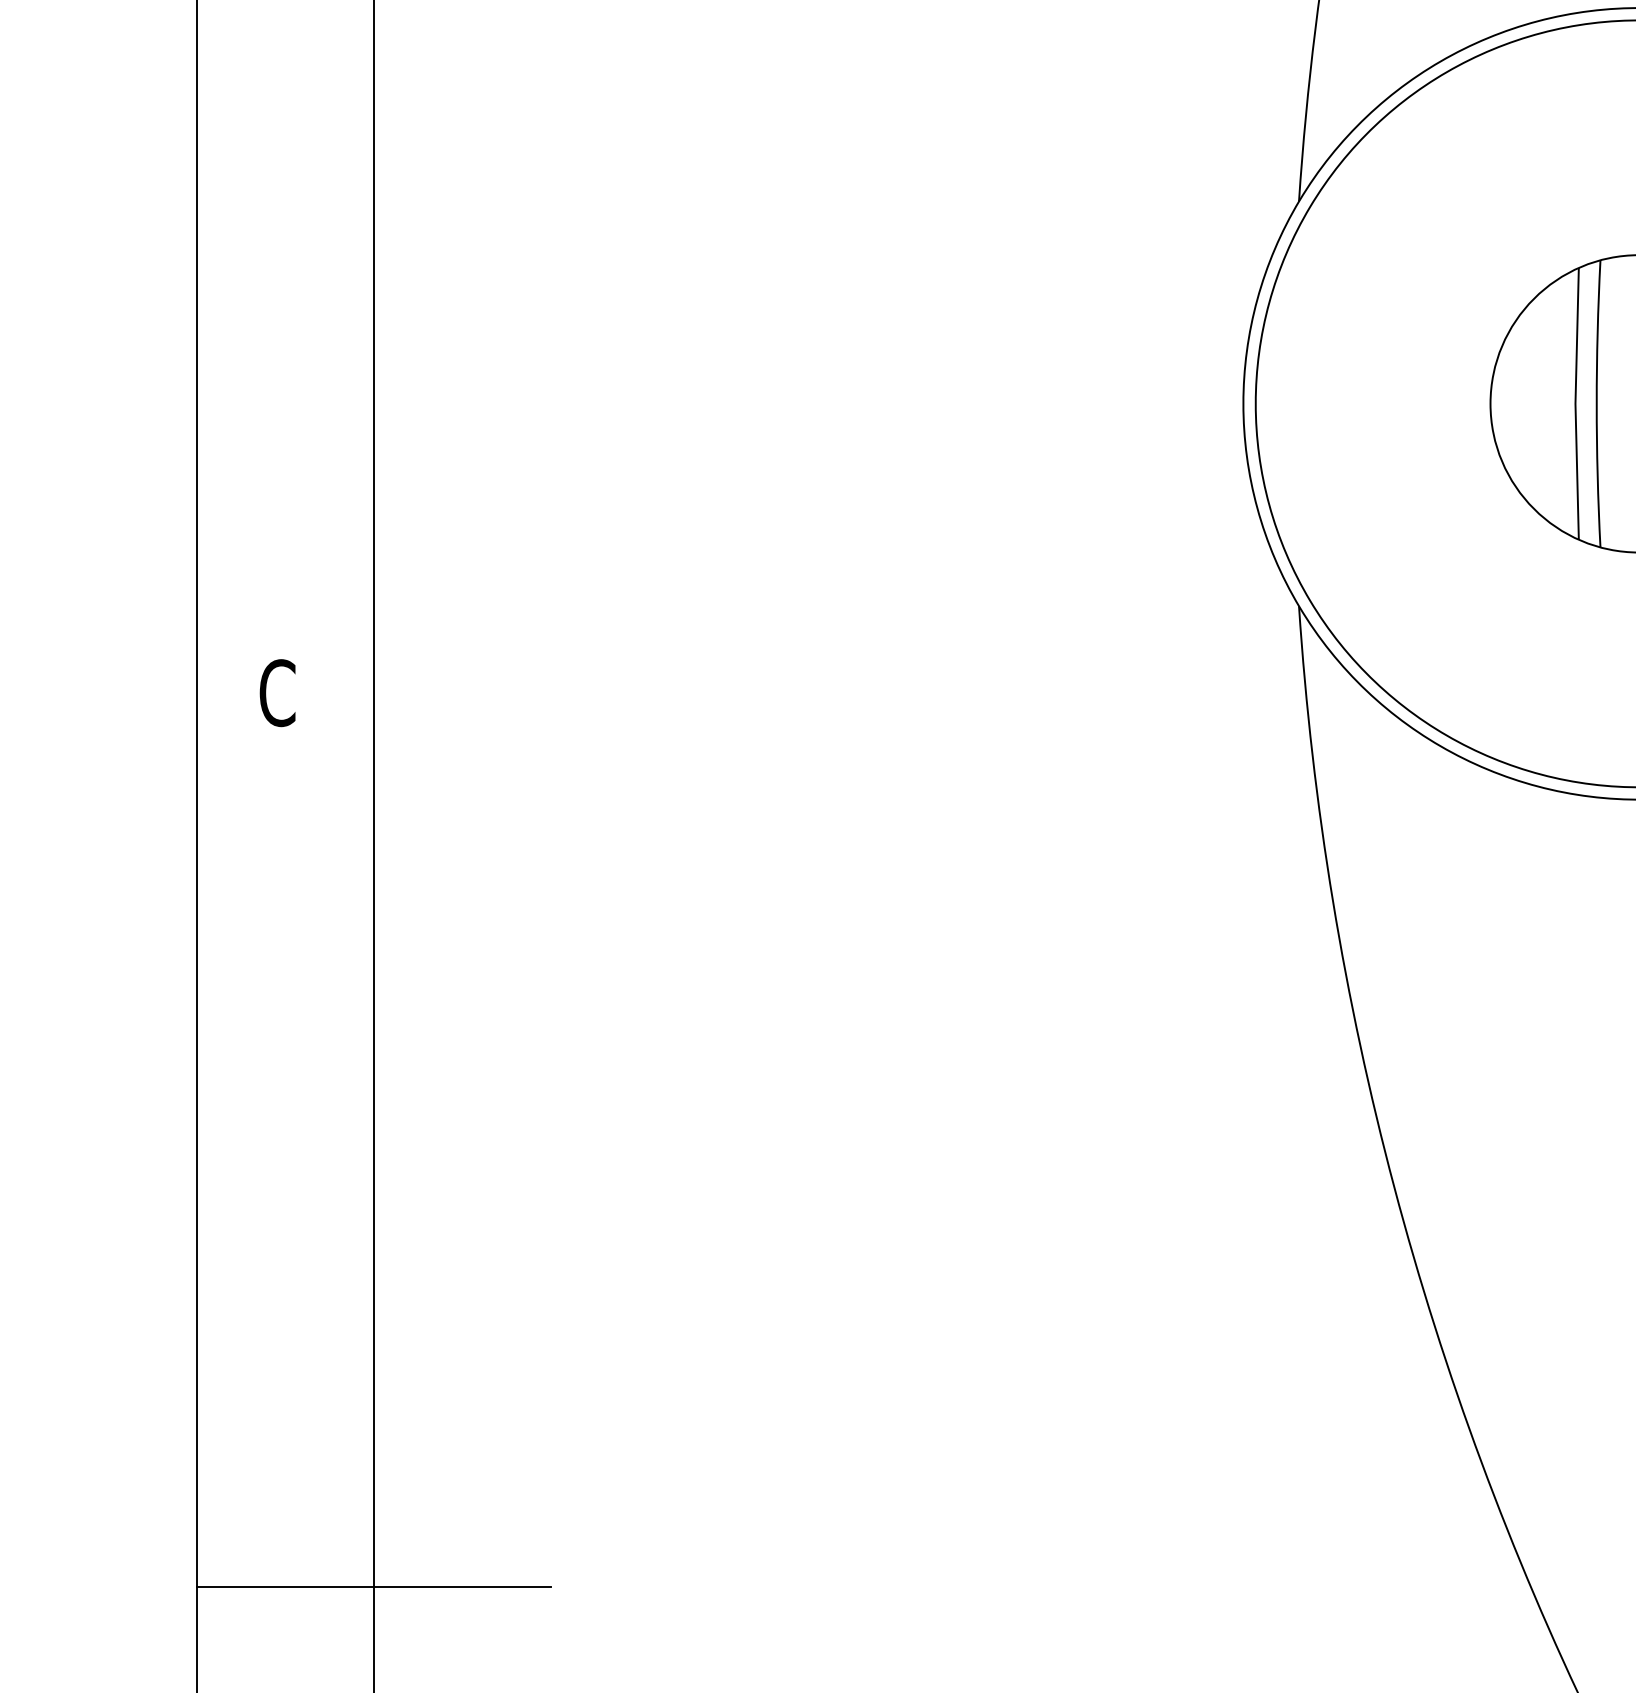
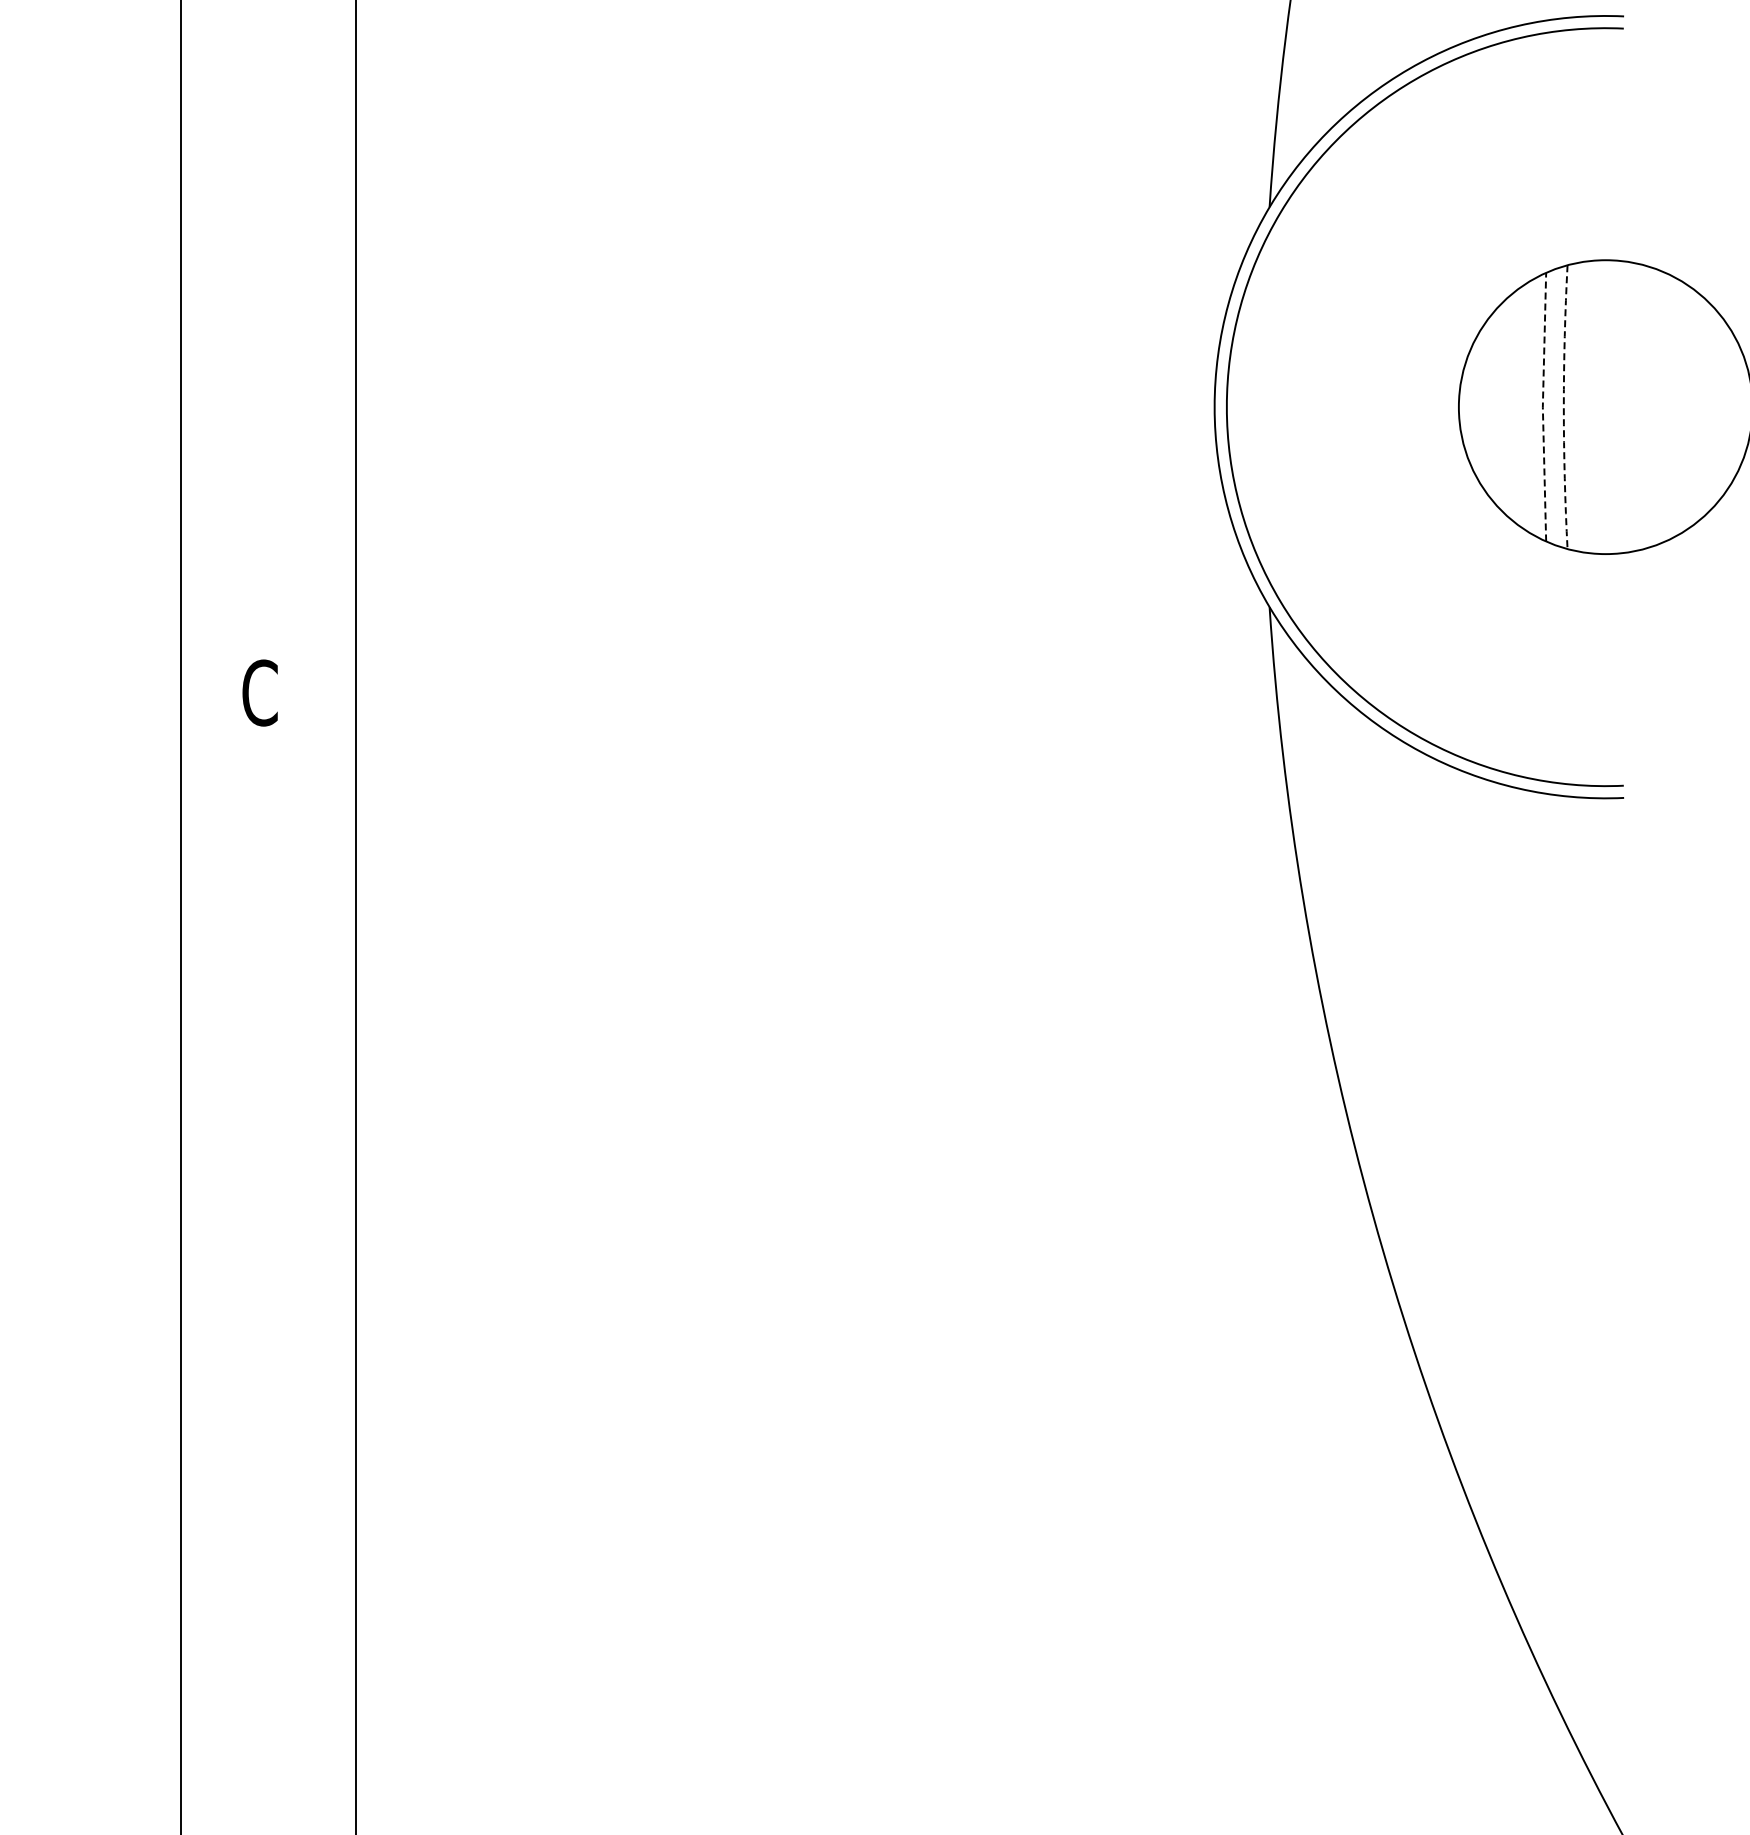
line: (1575, 404) -> (1542, 407), solid -> dashed
arc: (1596, 404) -> (1563, 407), solid -> dashed
line: (374, 1586) -> (355, 1576), removed

